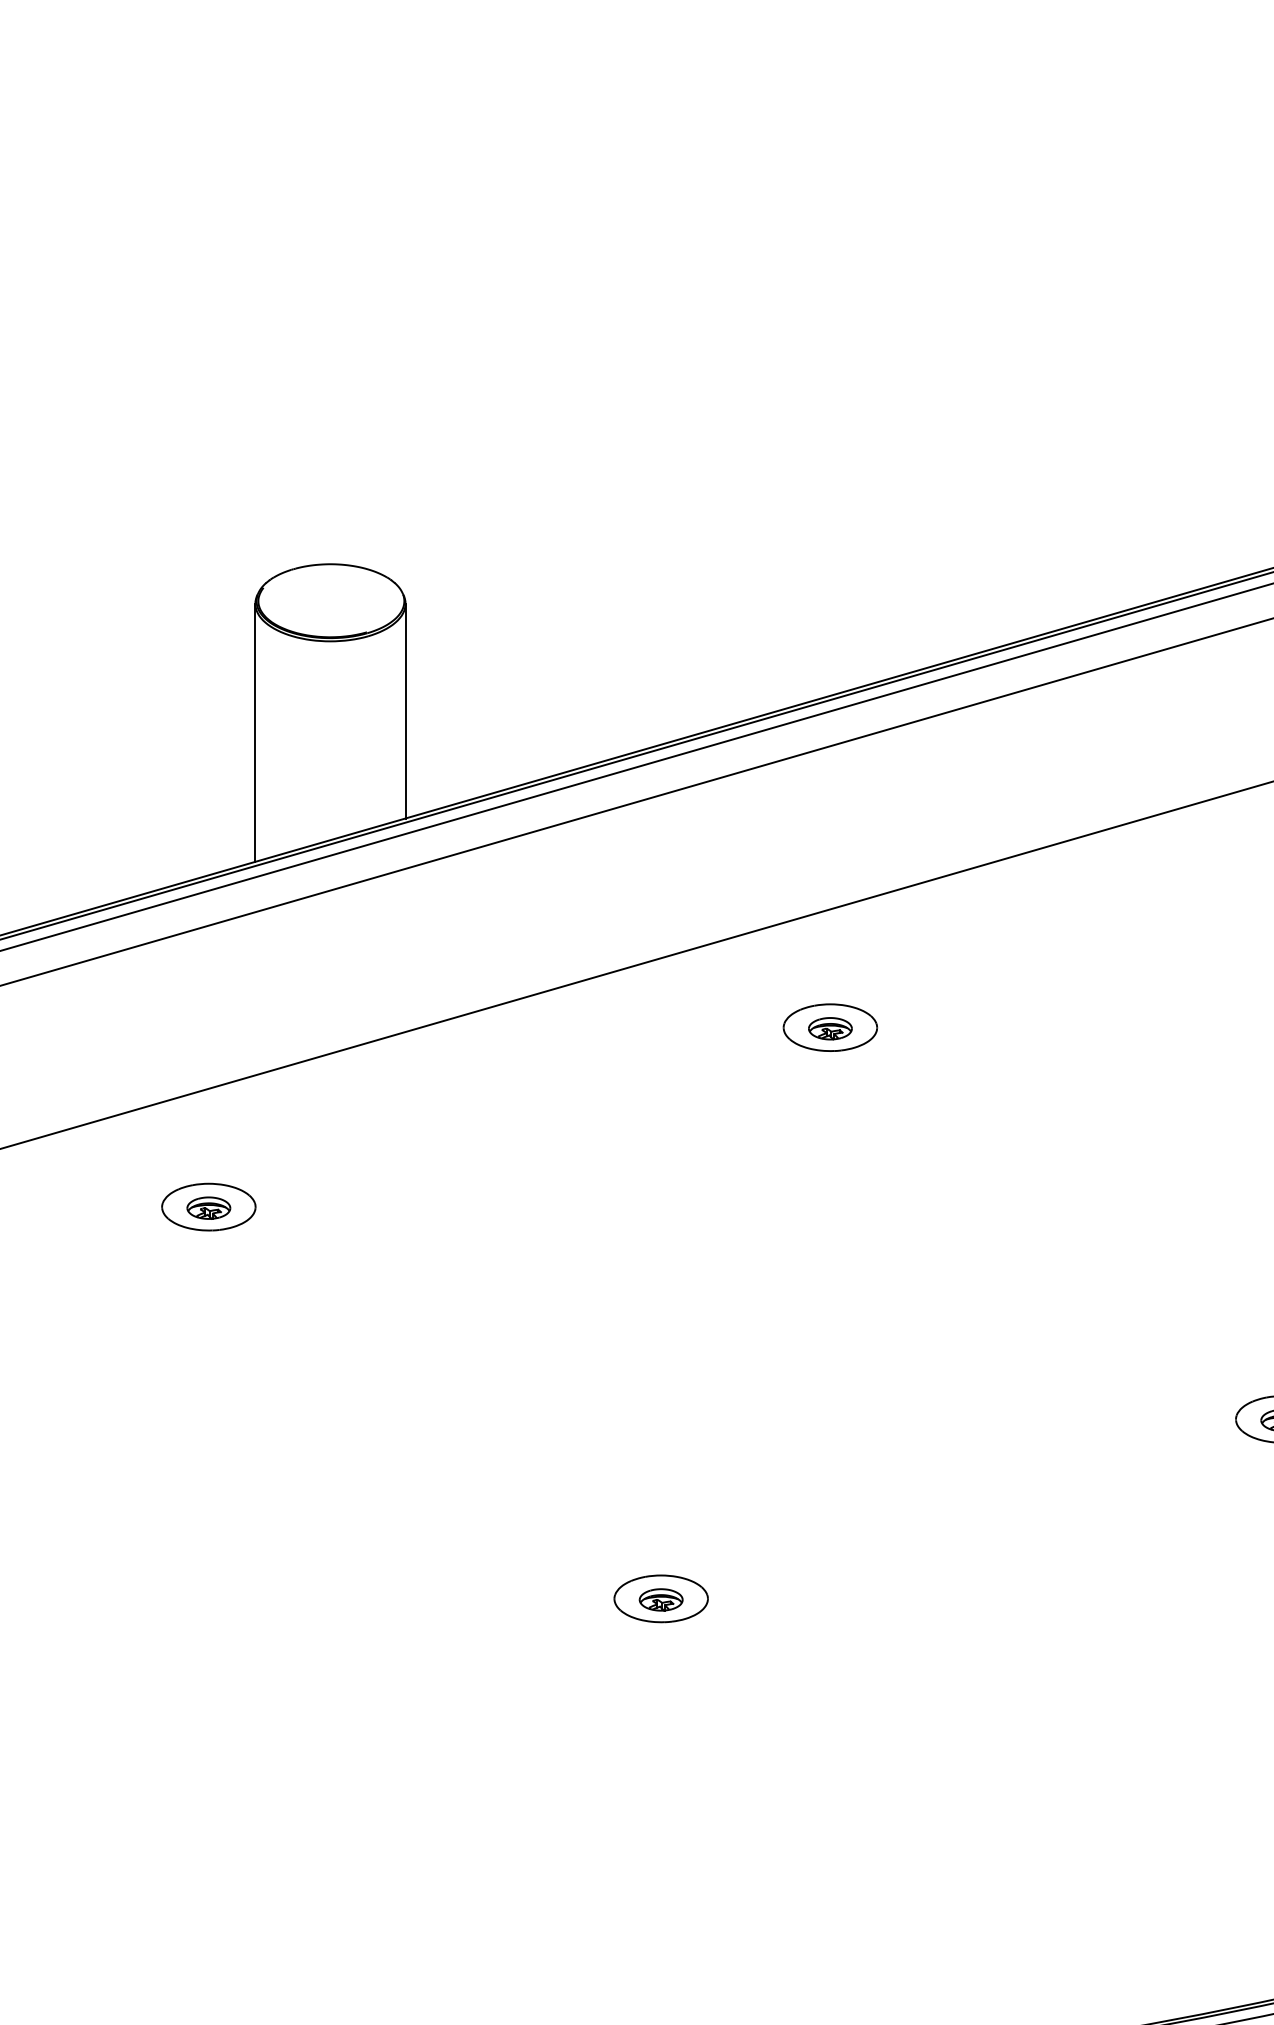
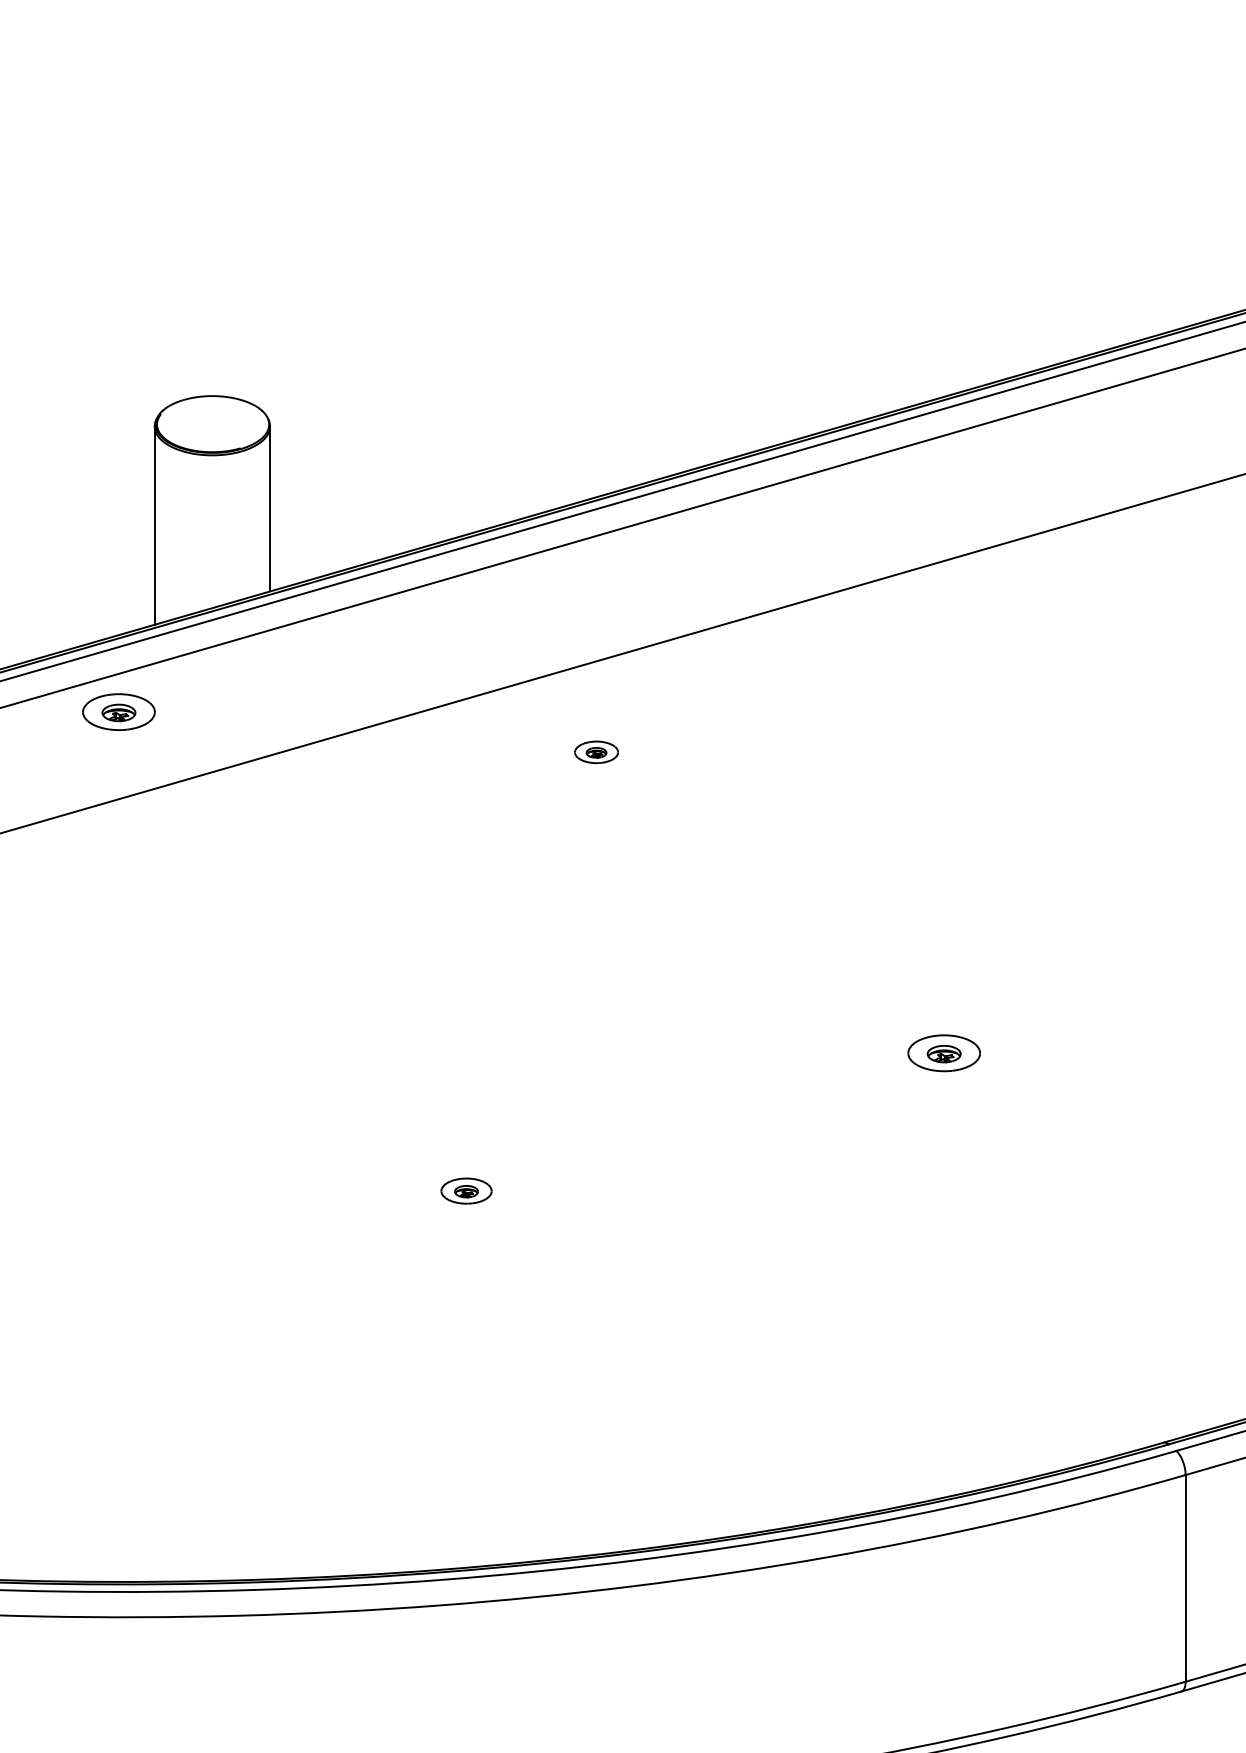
part: (830, 1028) -> (596, 752), size x0.6
part: (208, 1206) -> (118, 711), moved
part: (661, 1597) -> (466, 1190), size x0.7

